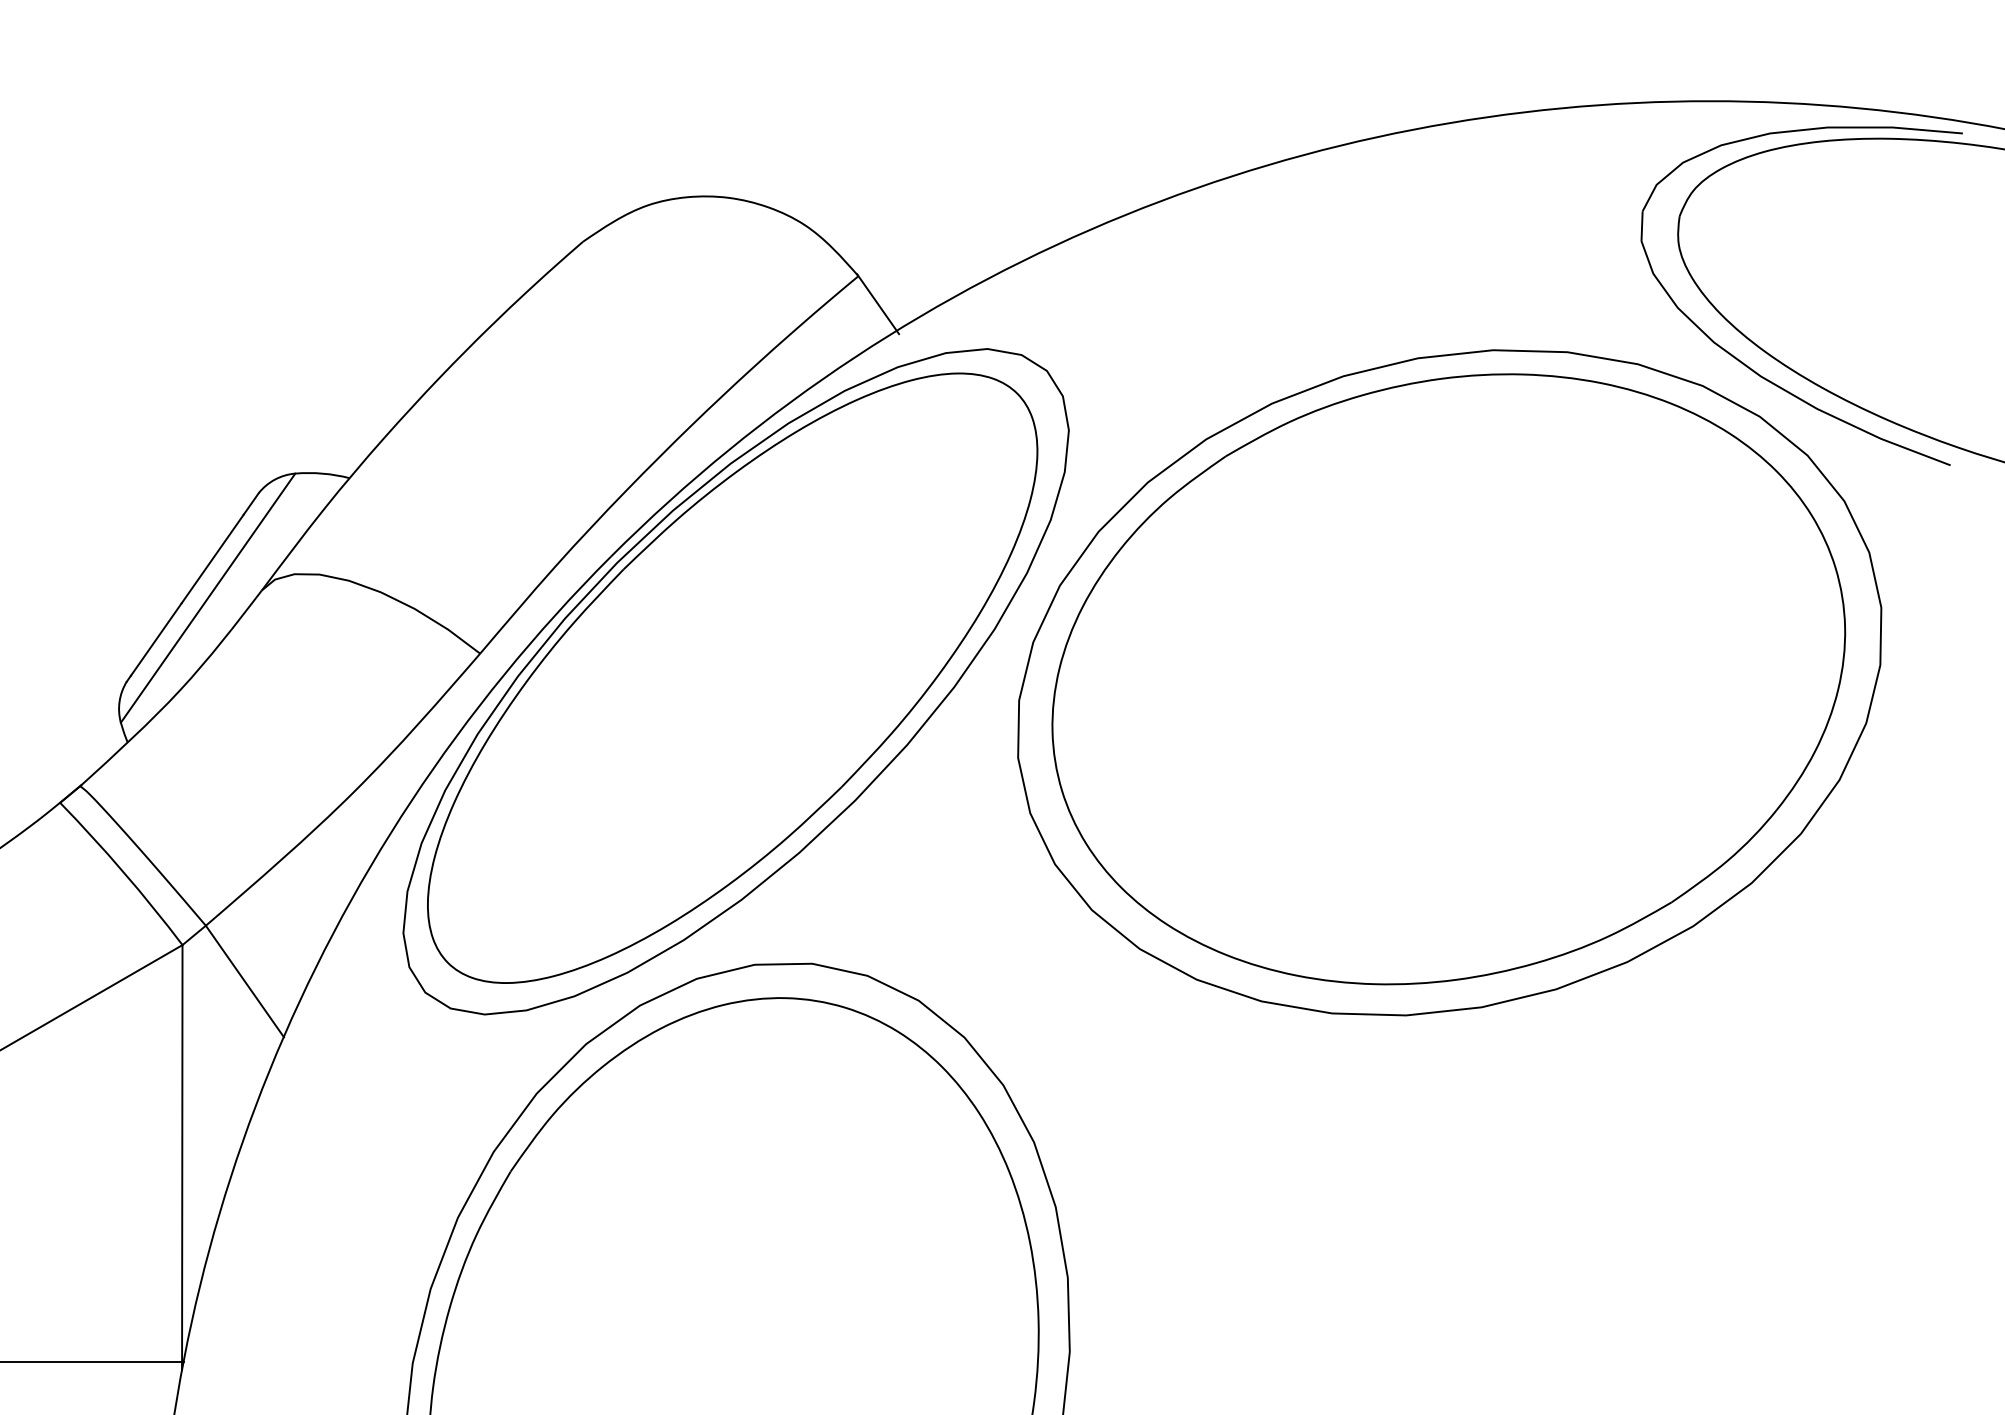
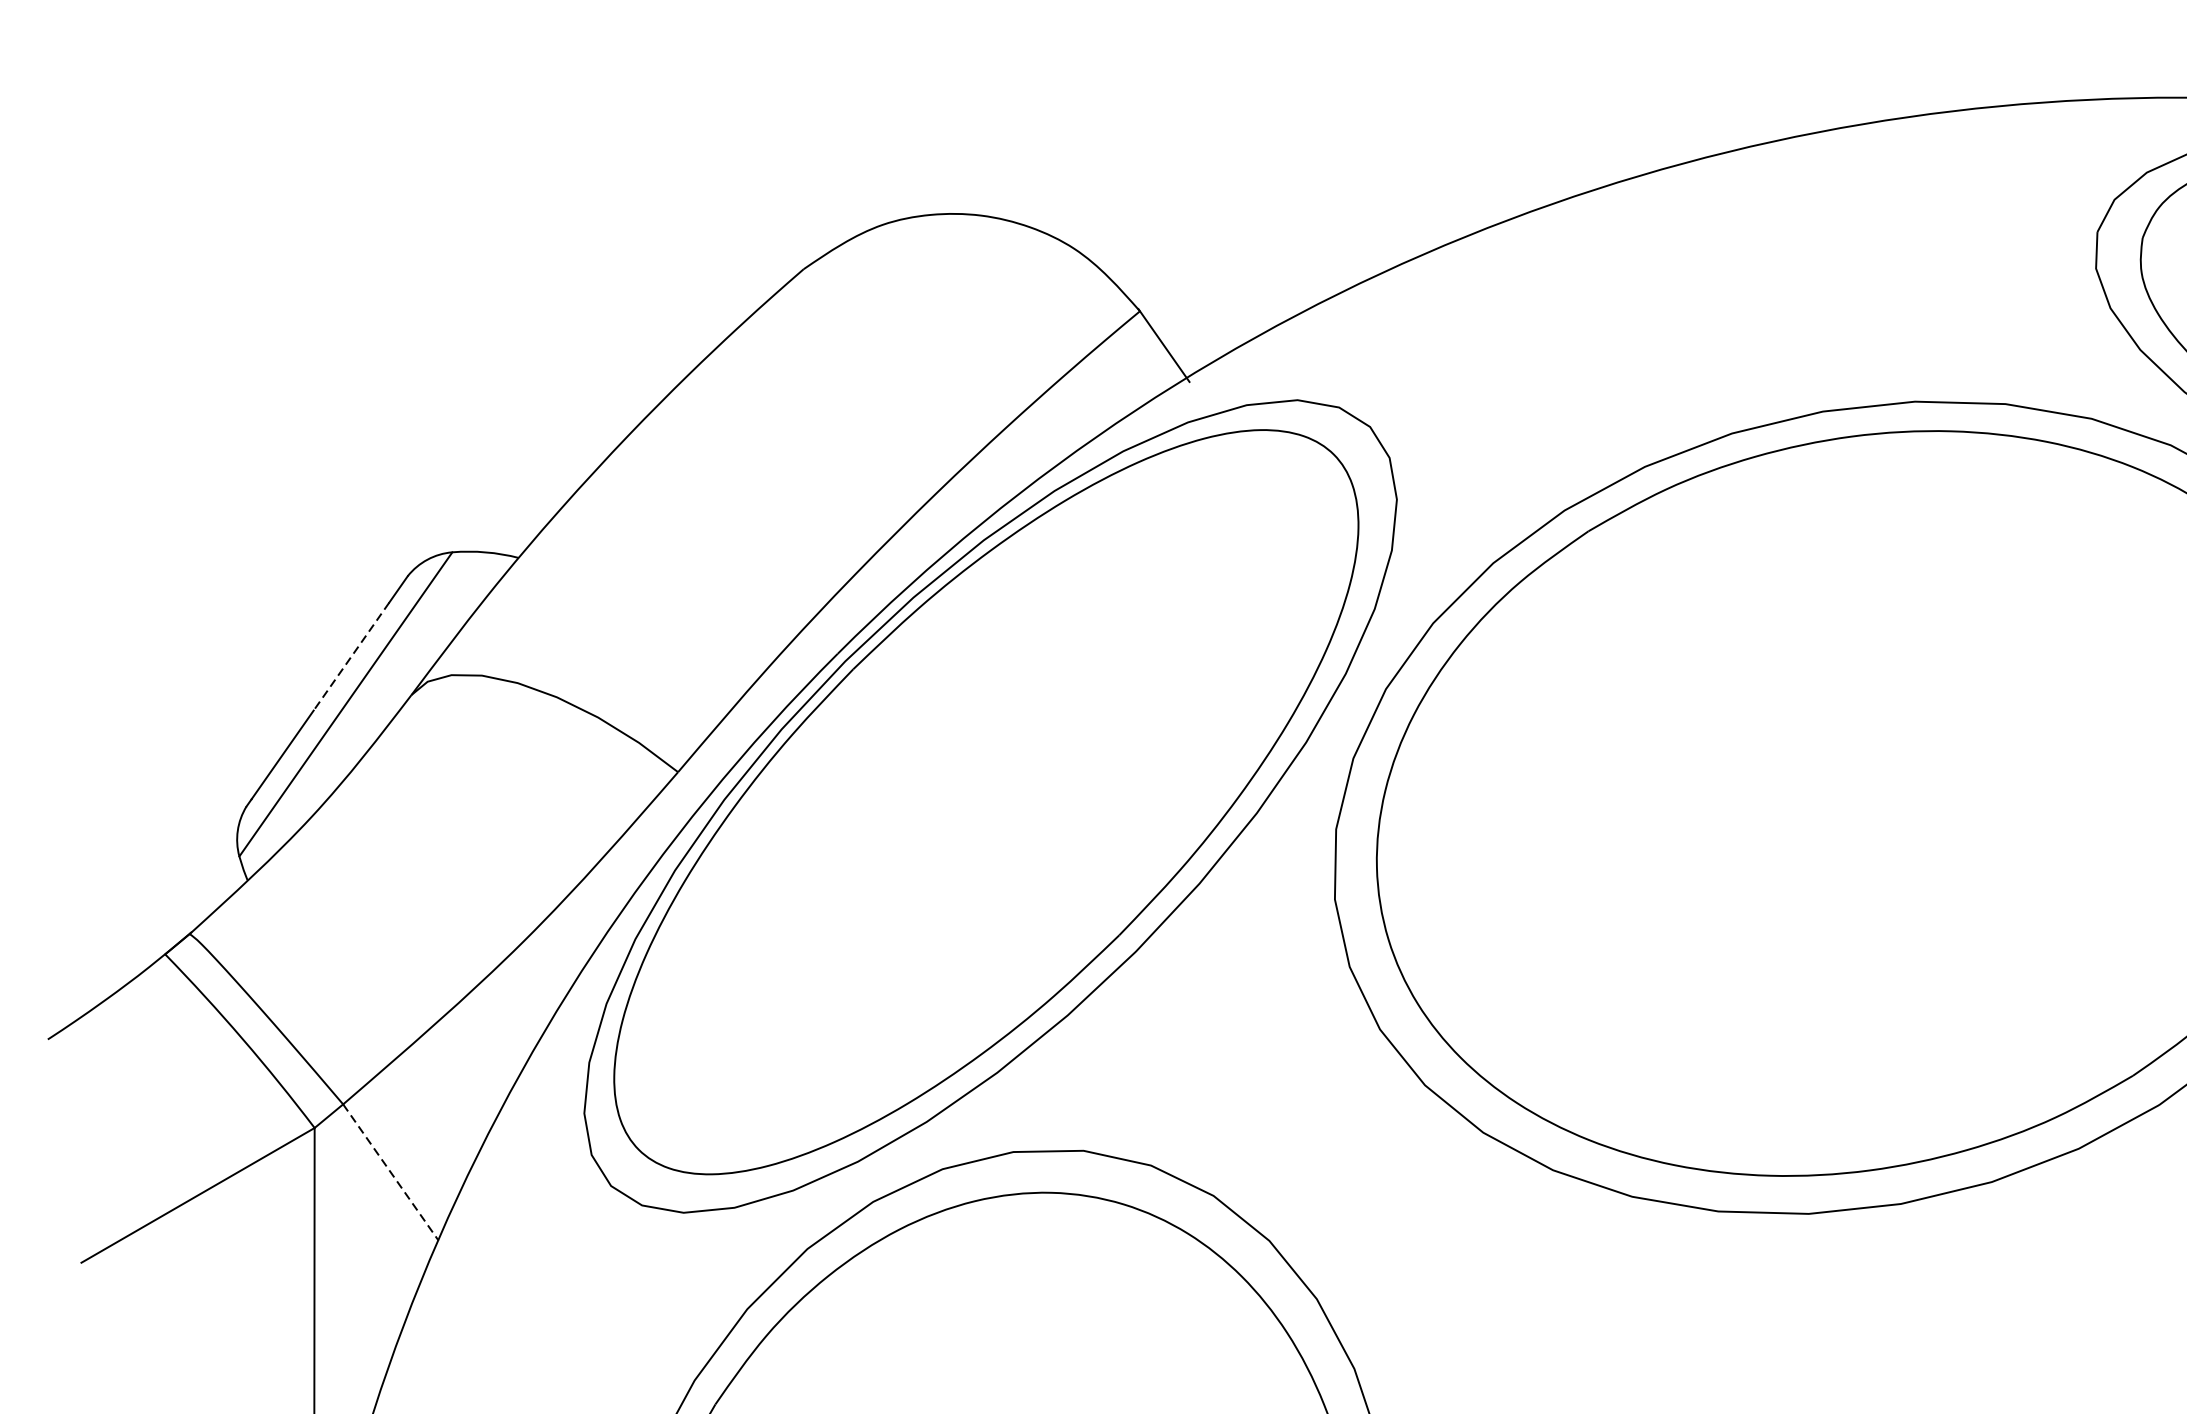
line: (212, 559) -> (351, 657), solid -> dashed
line: (245, 981) -> (391, 1172), solid -> dashed

